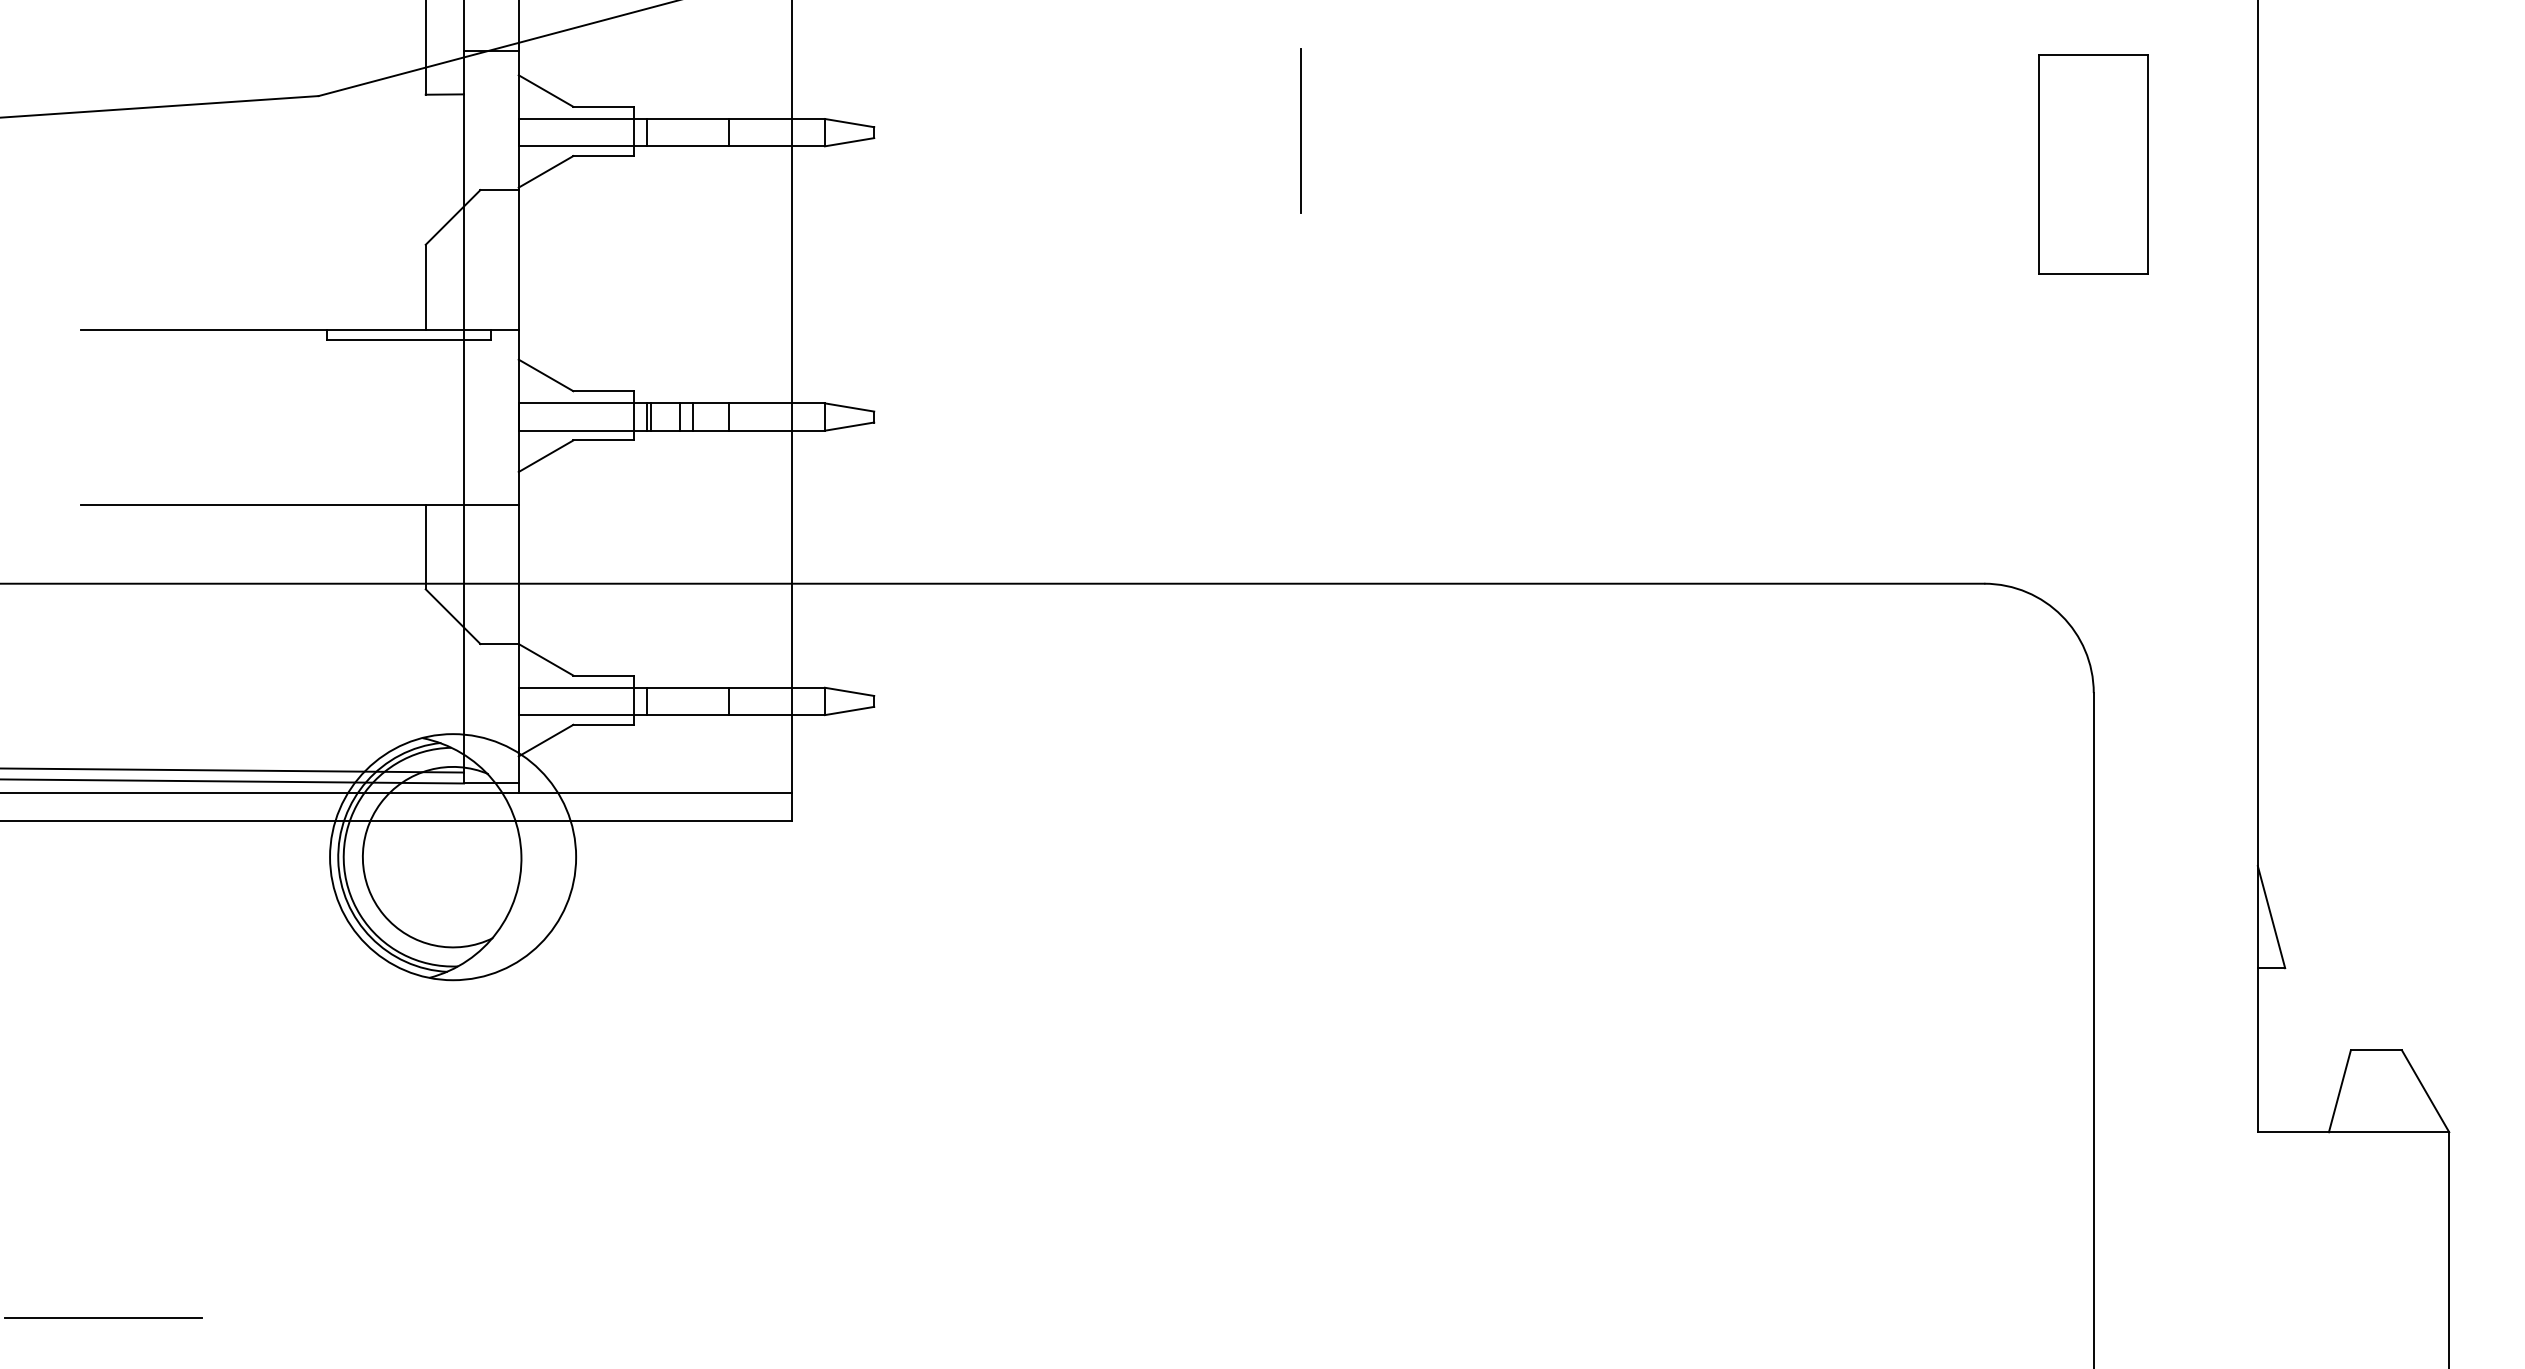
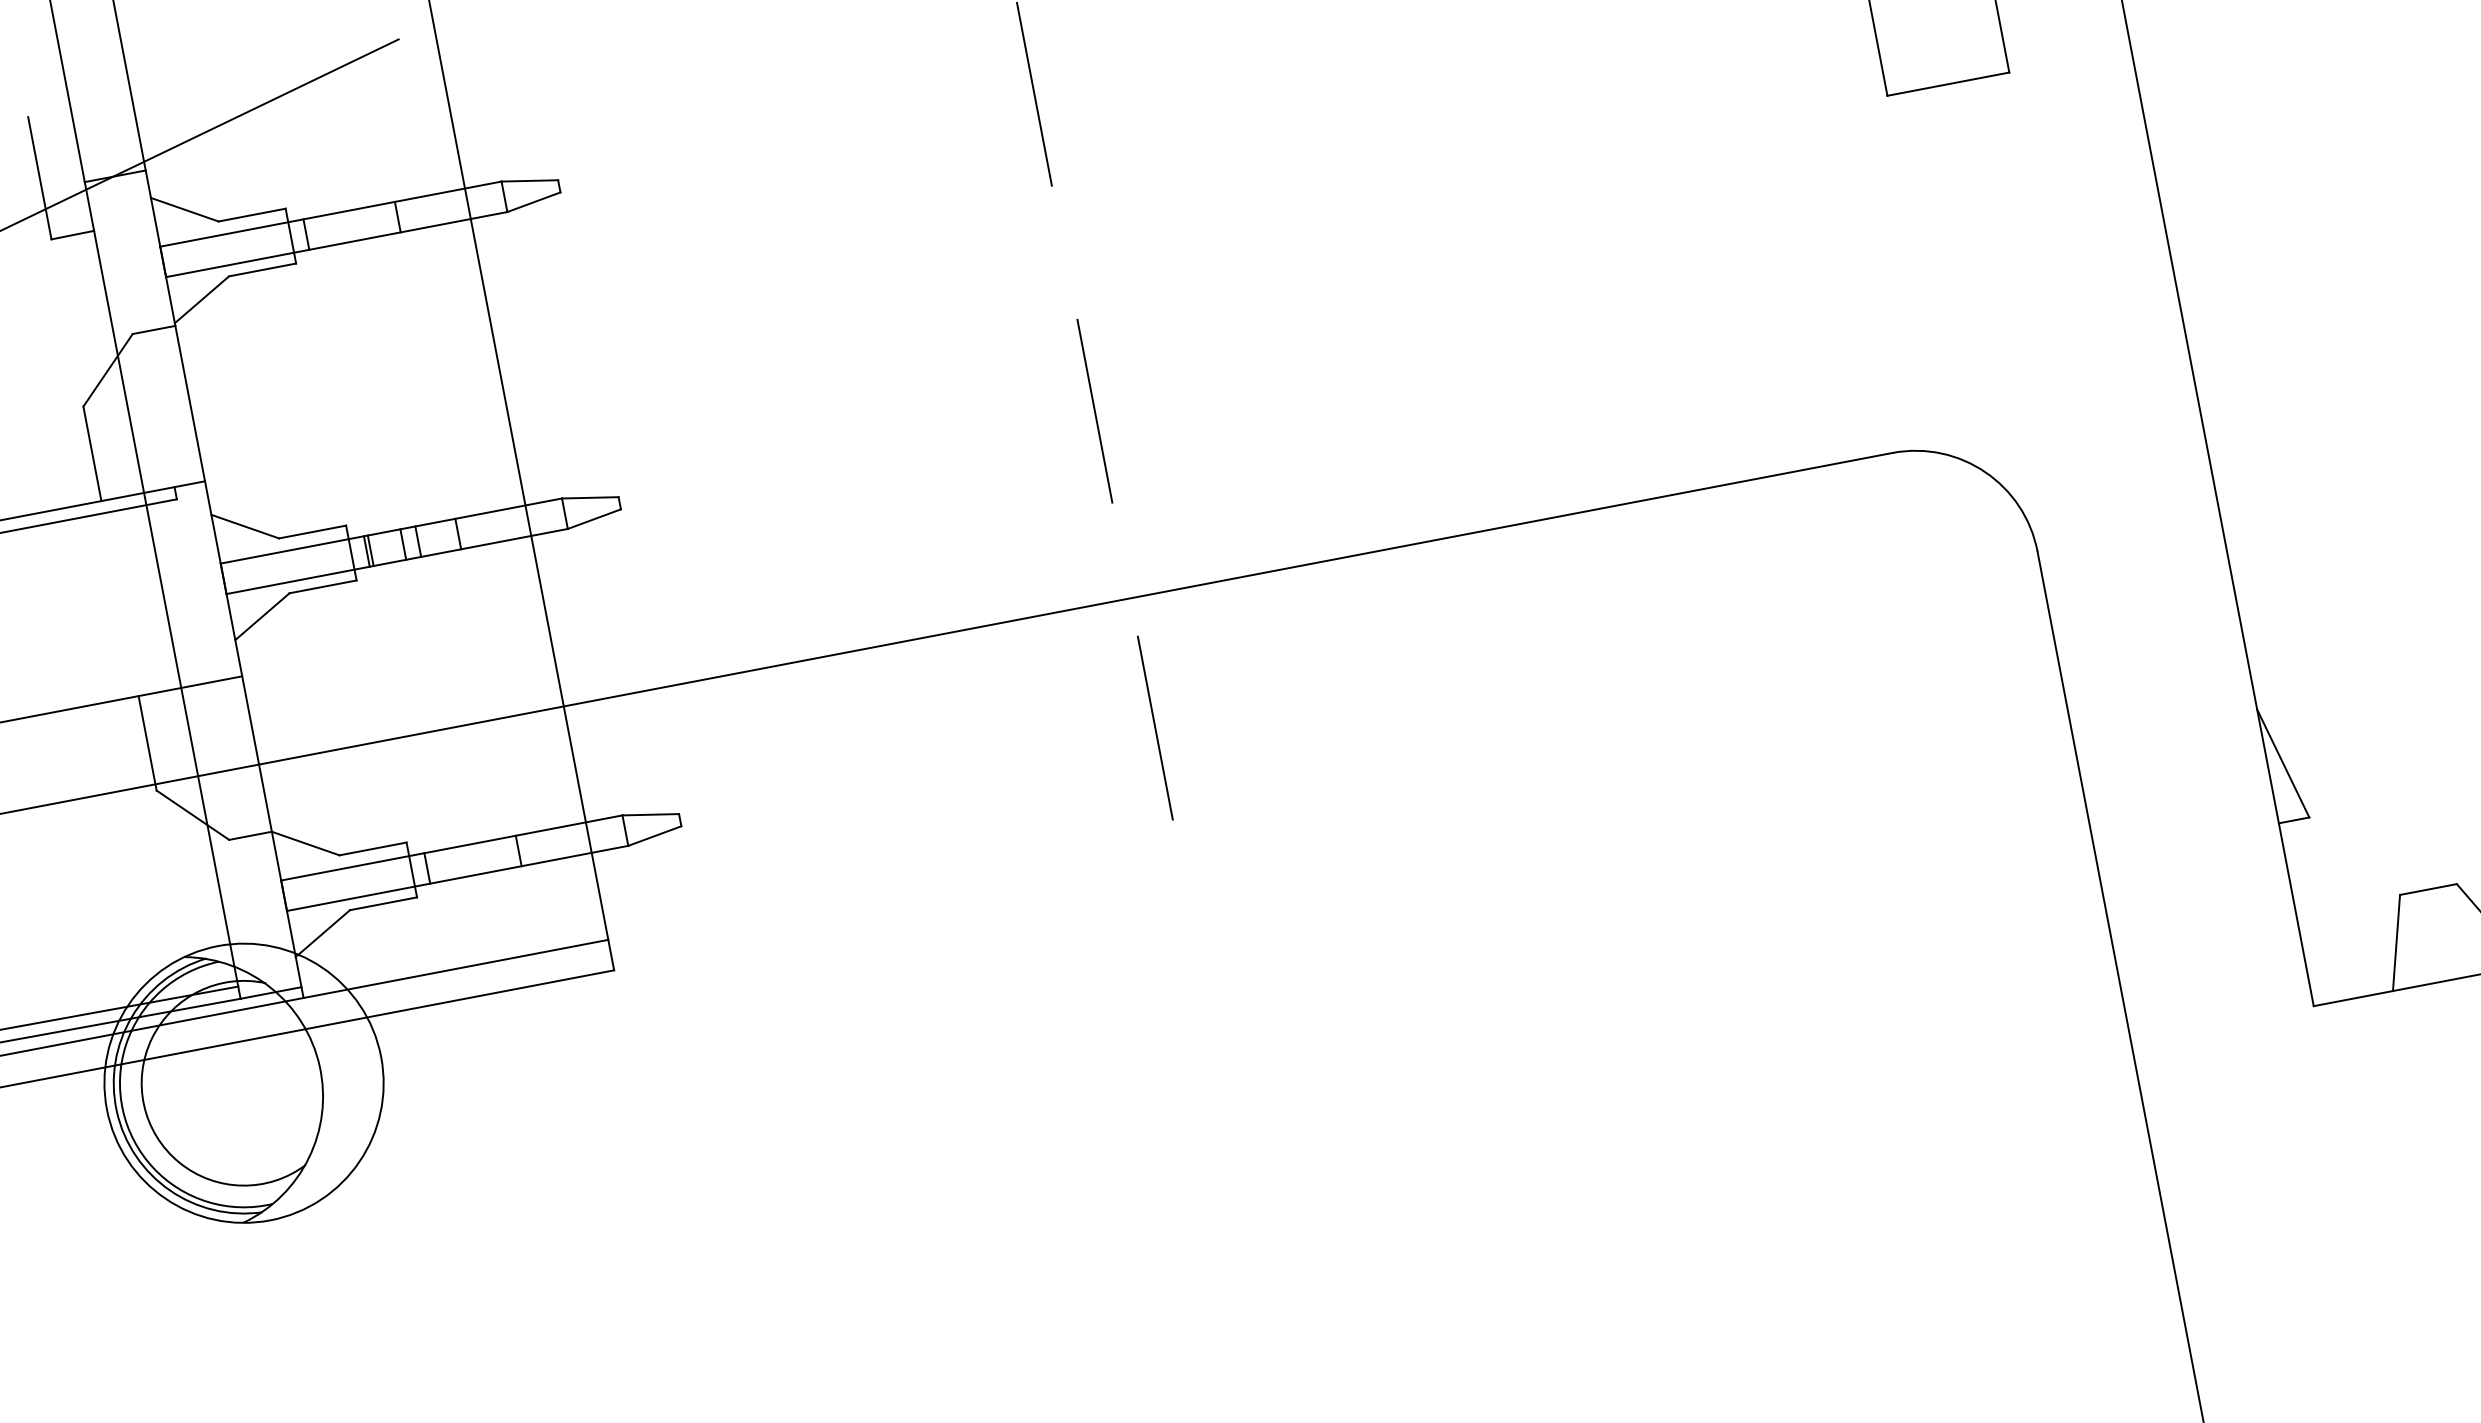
line: (1300, 415) -> (1094, 410), added
line: (1300, 700) -> (1155, 728), added

